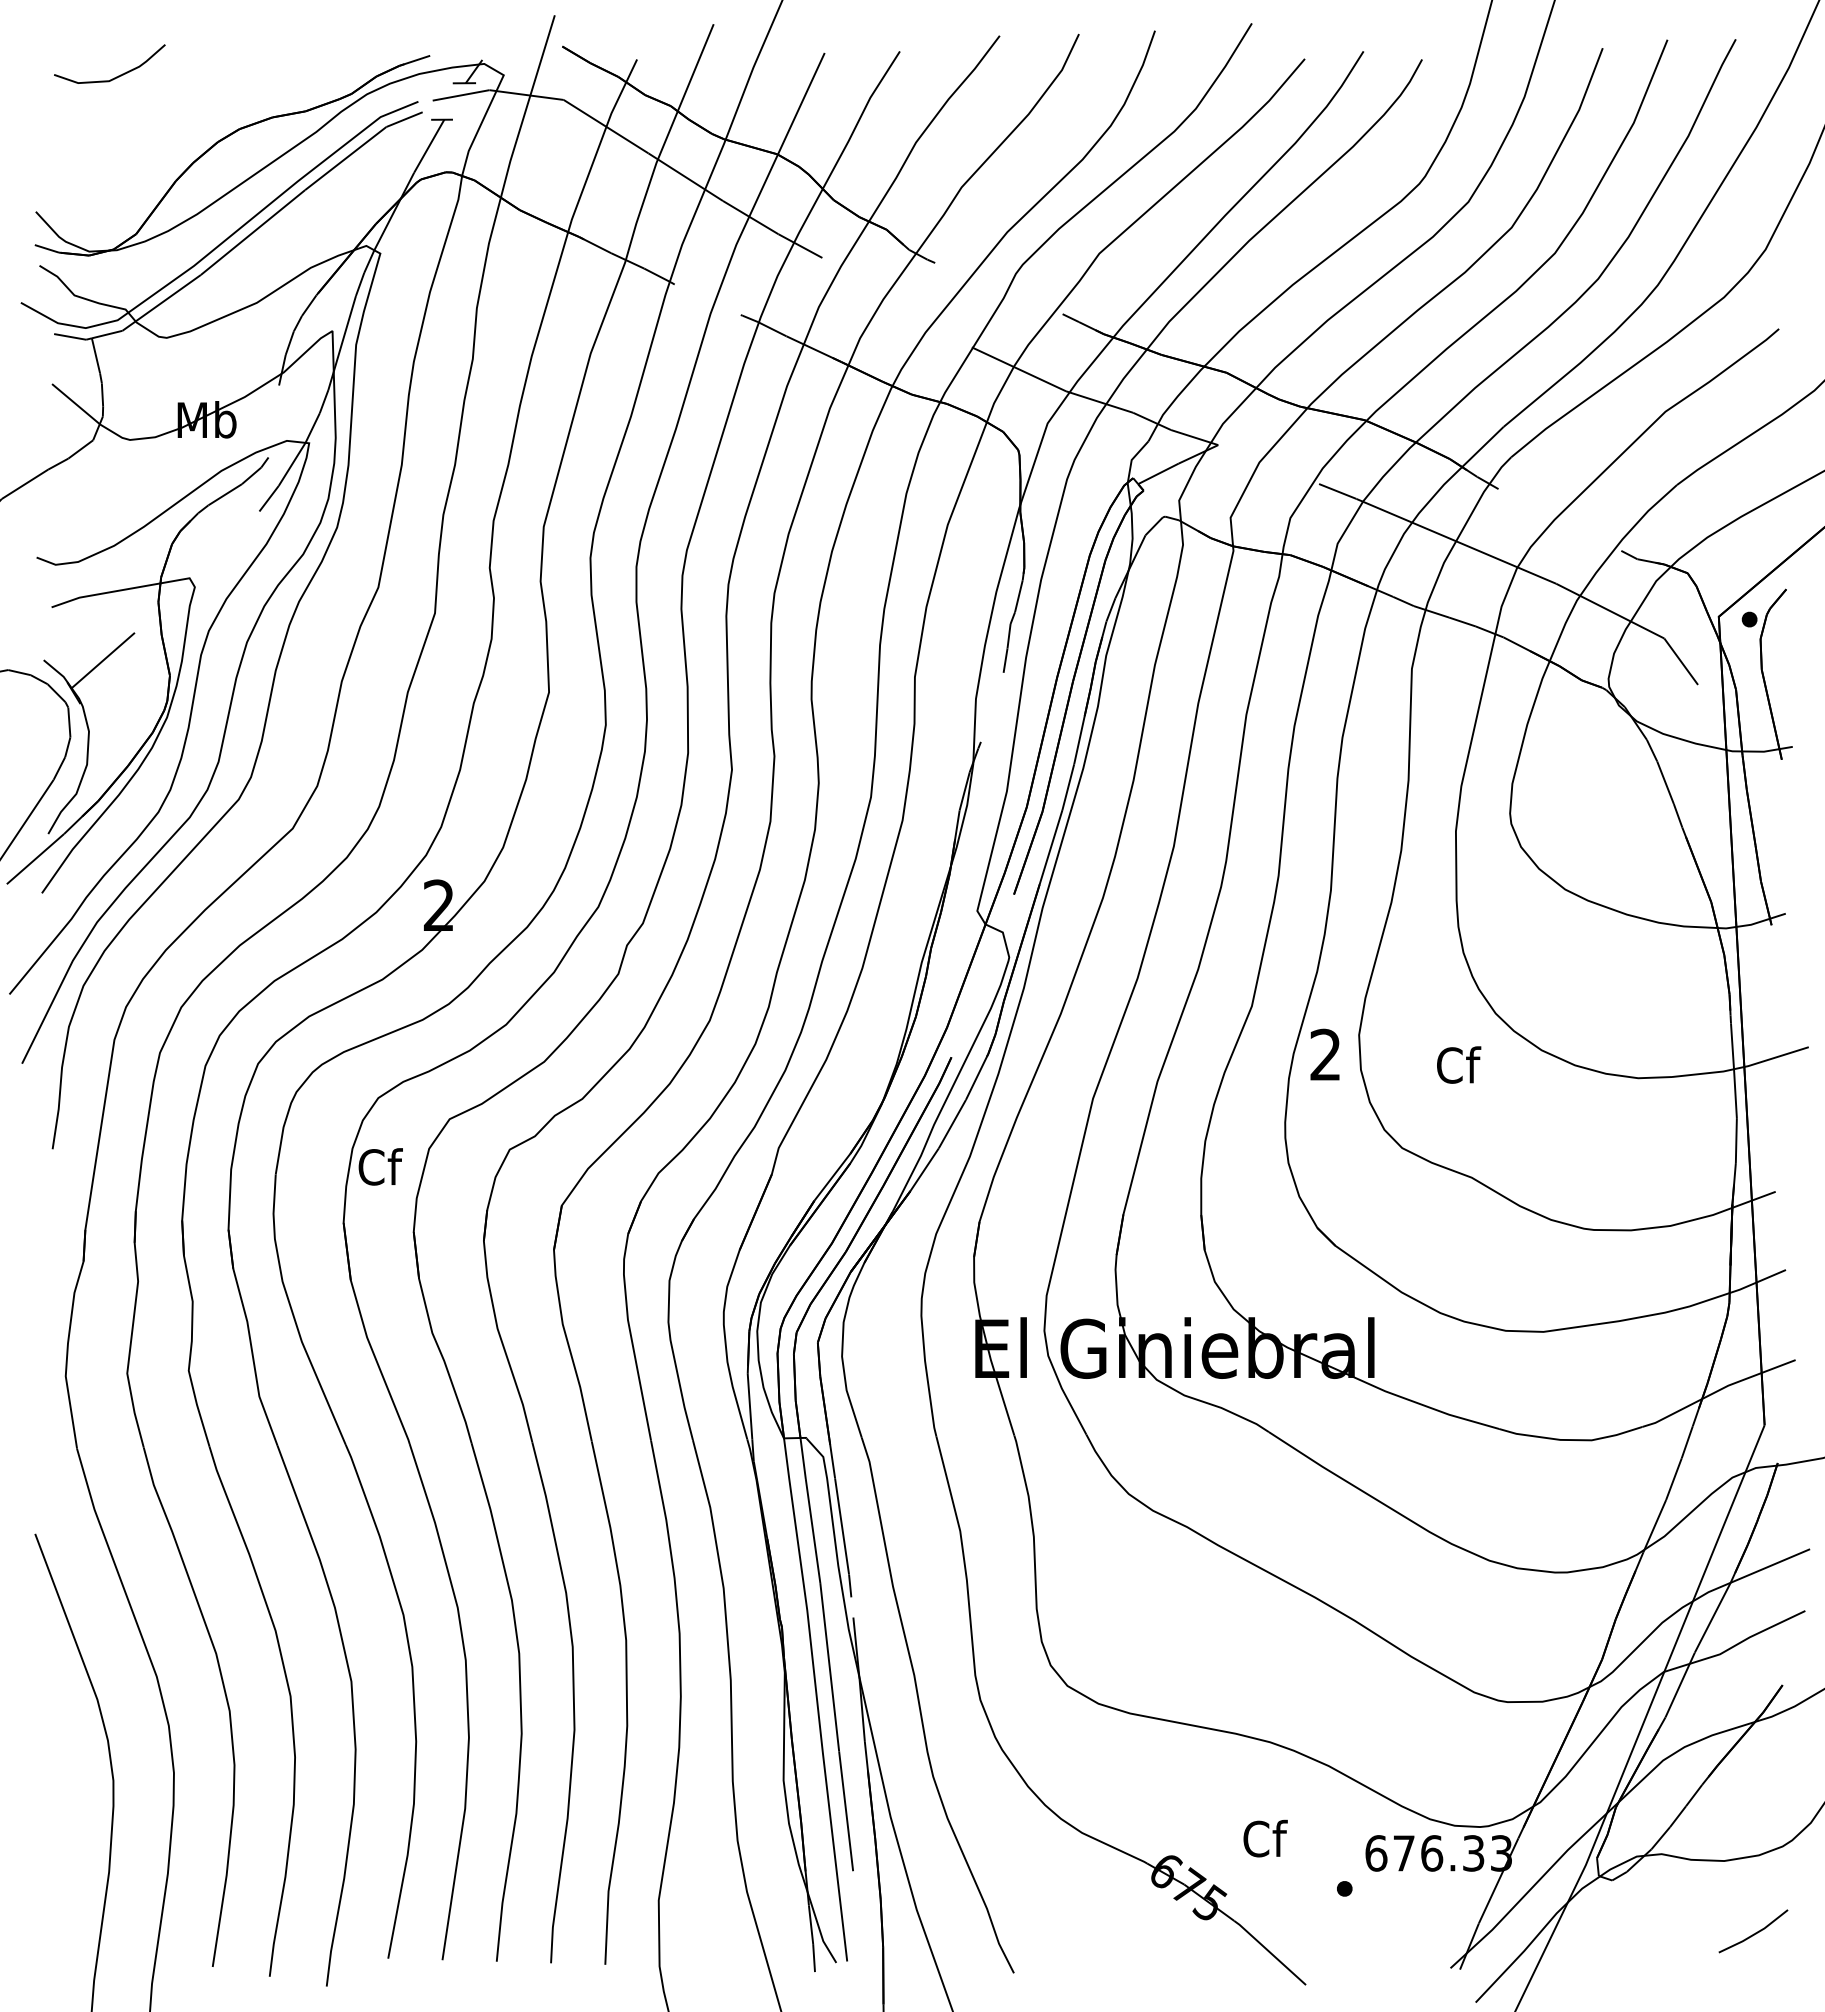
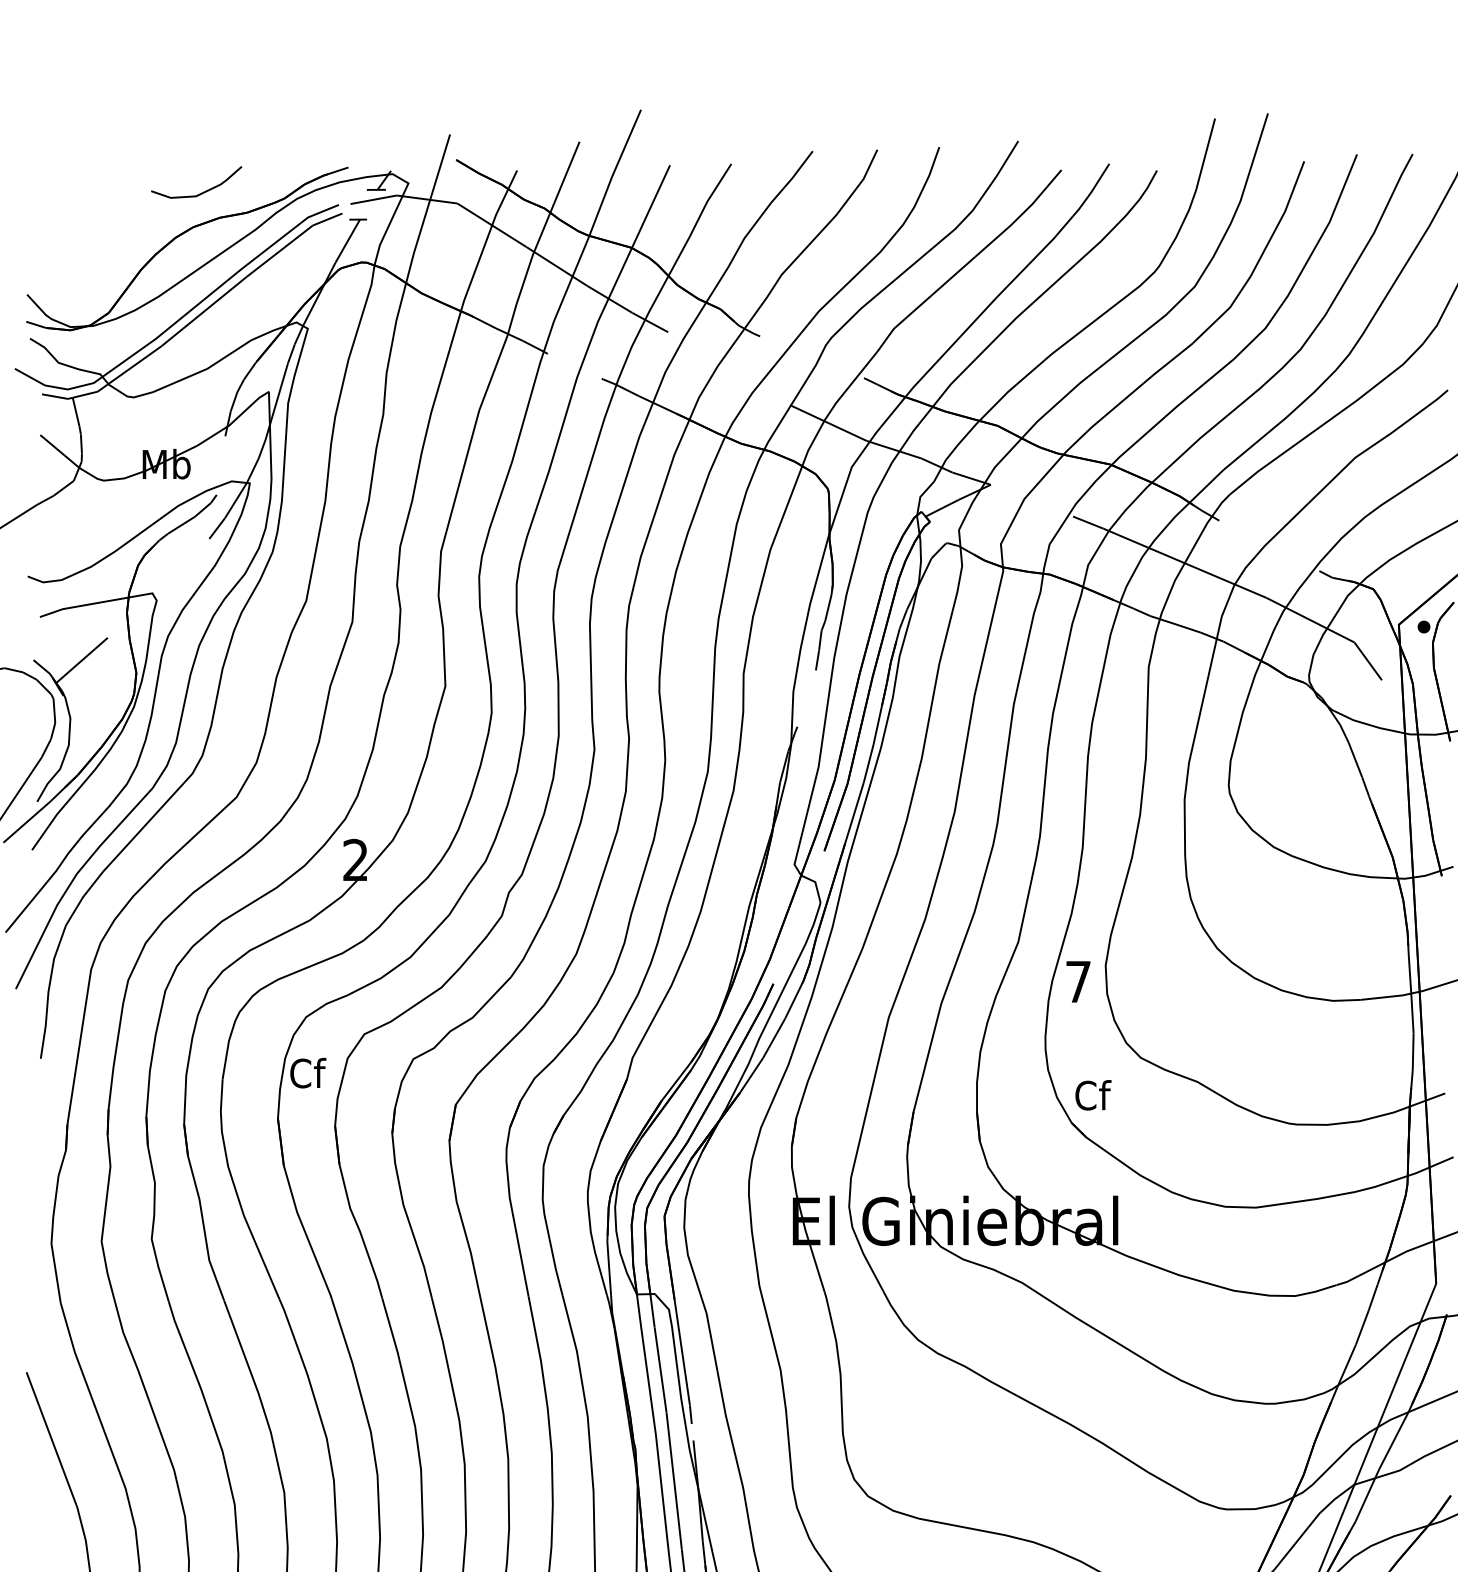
curve: (116, 76) -> (202, 192), moved
text: (1325, 1054) -> (1078, 981), 2 -> 7
text: (1459, 1064) -> (1093, 1094), moved

